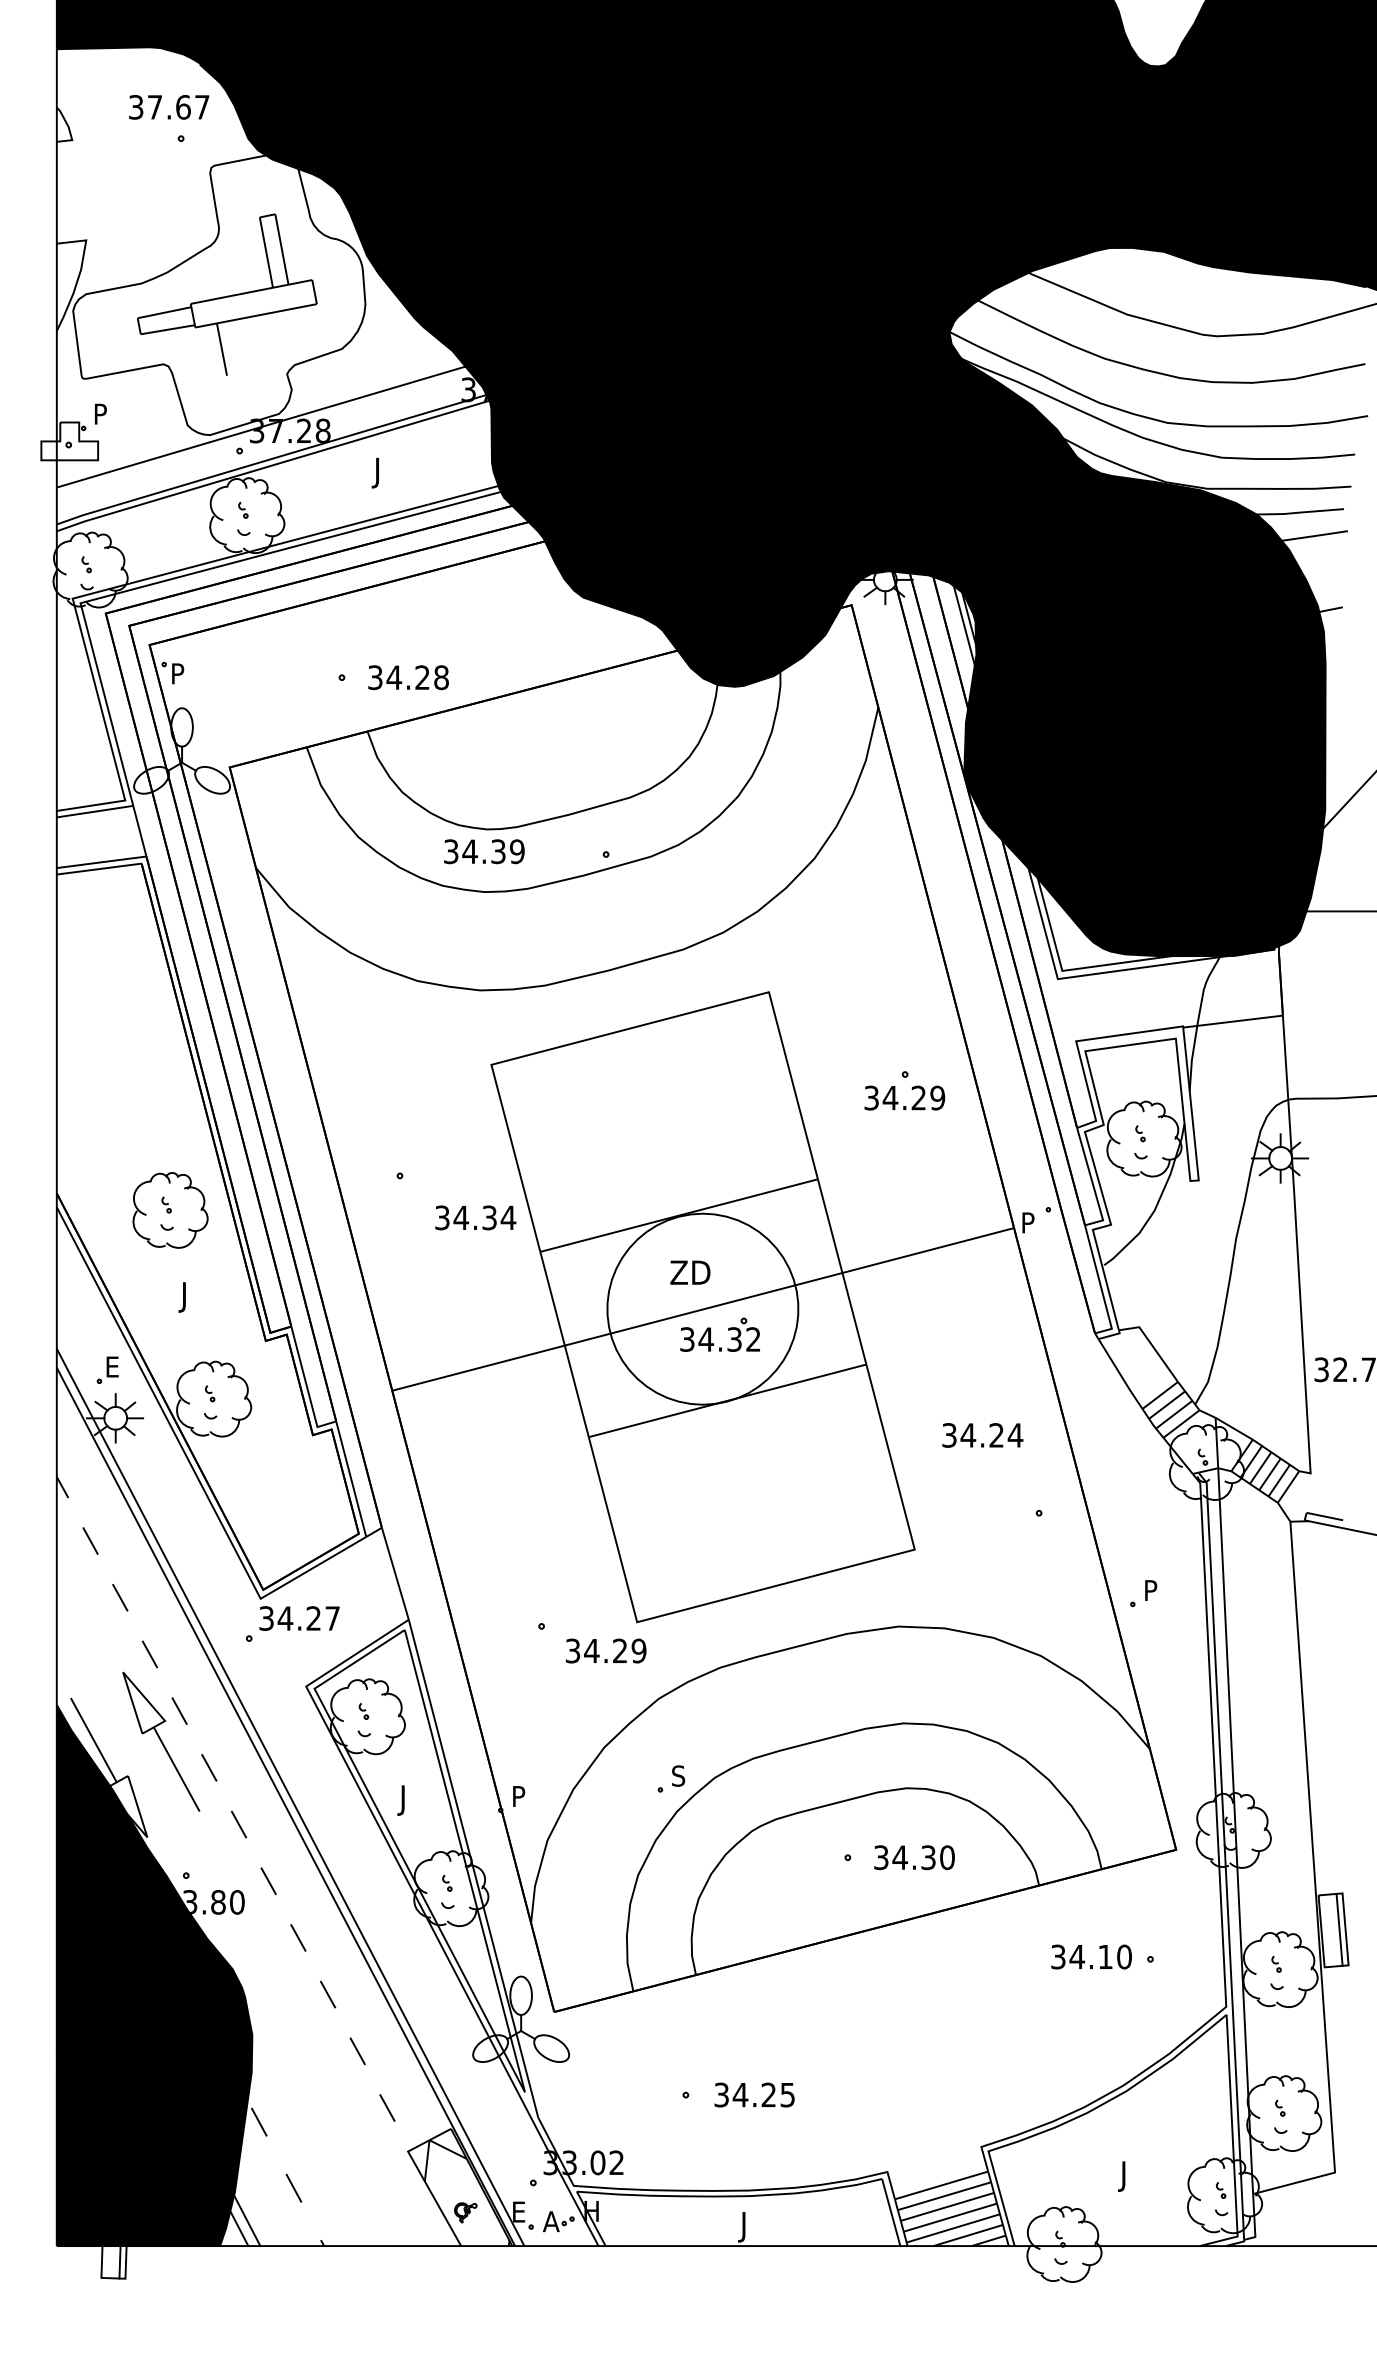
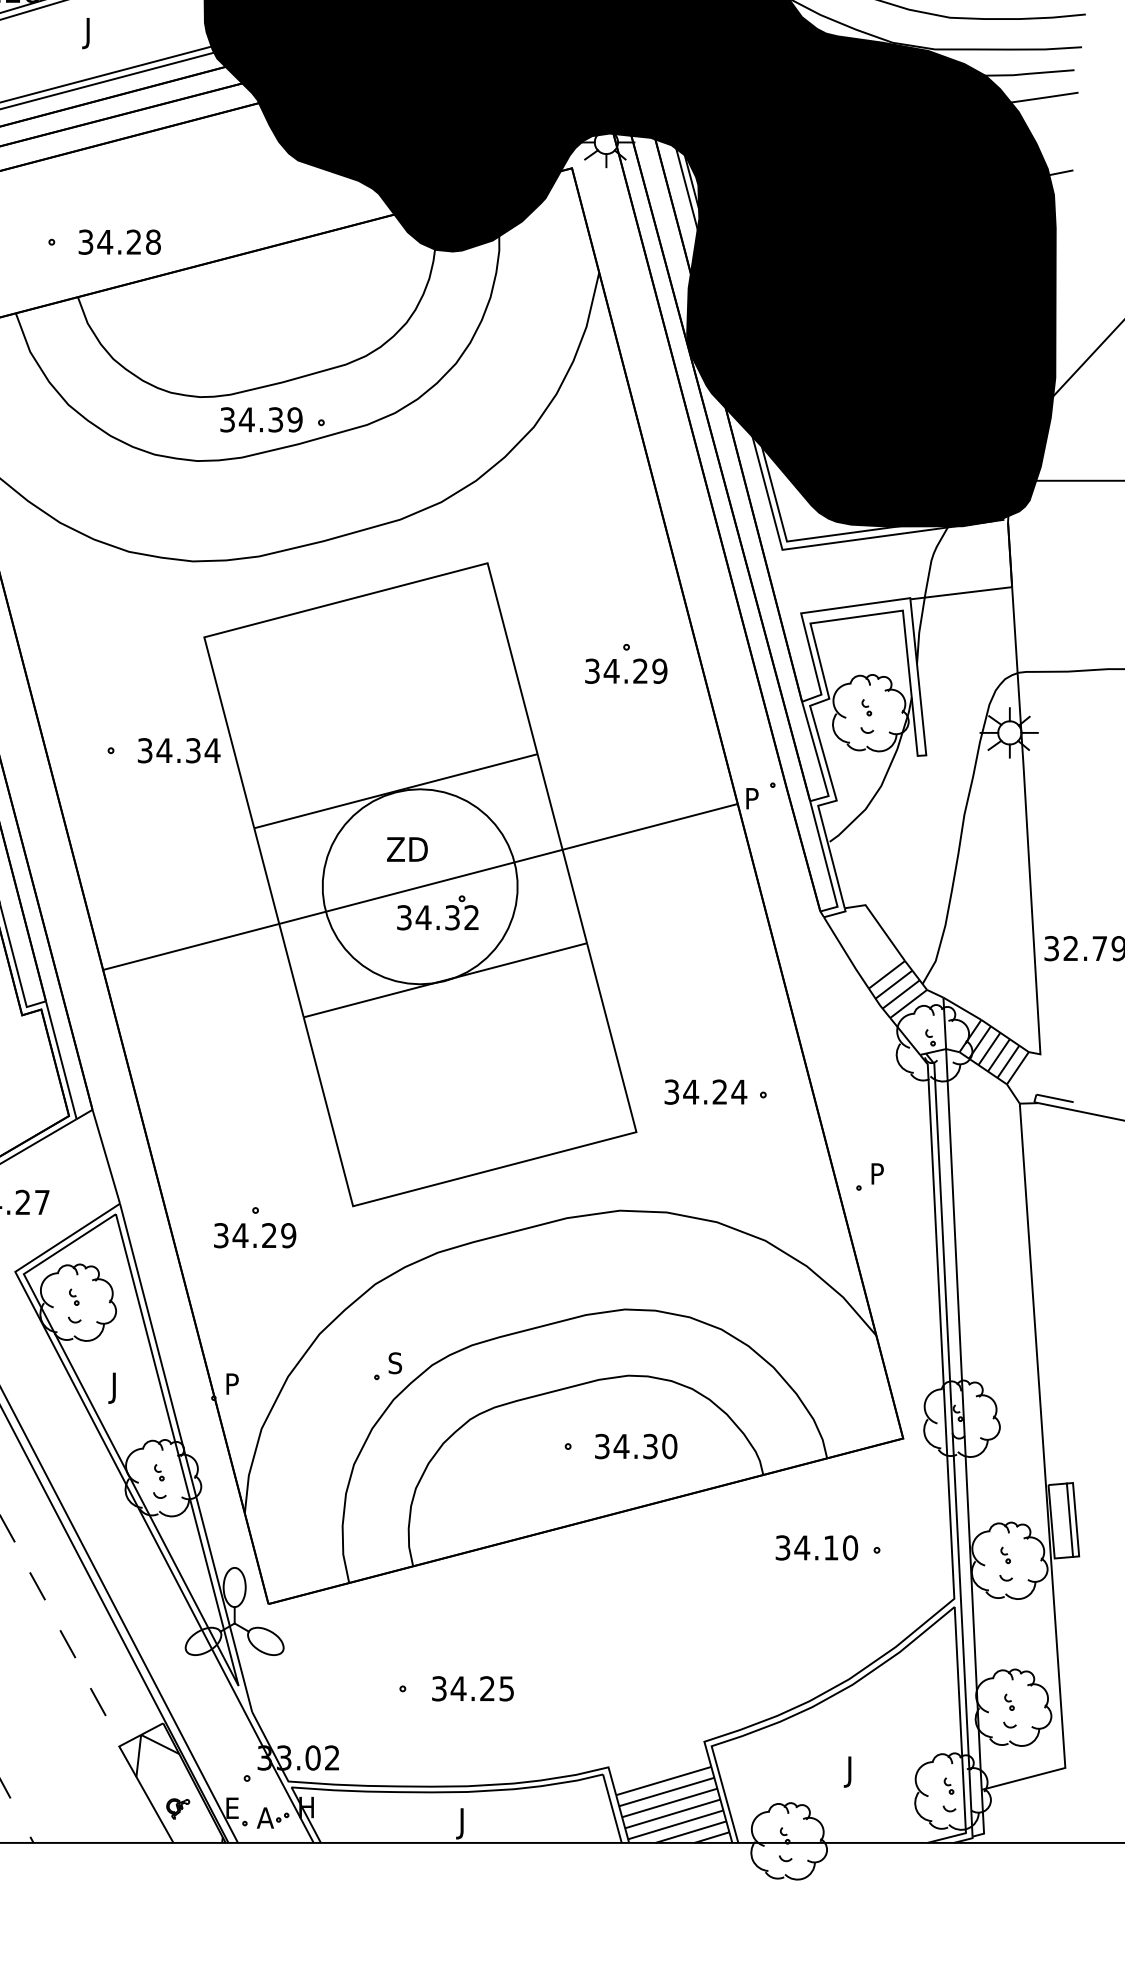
text: (484, 851) -> (261, 419), moved
text: (475, 1217) -> (178, 750), moved
text: (982, 1435) -> (705, 1092), moved
text: (606, 1650) -> (255, 1235), moved

